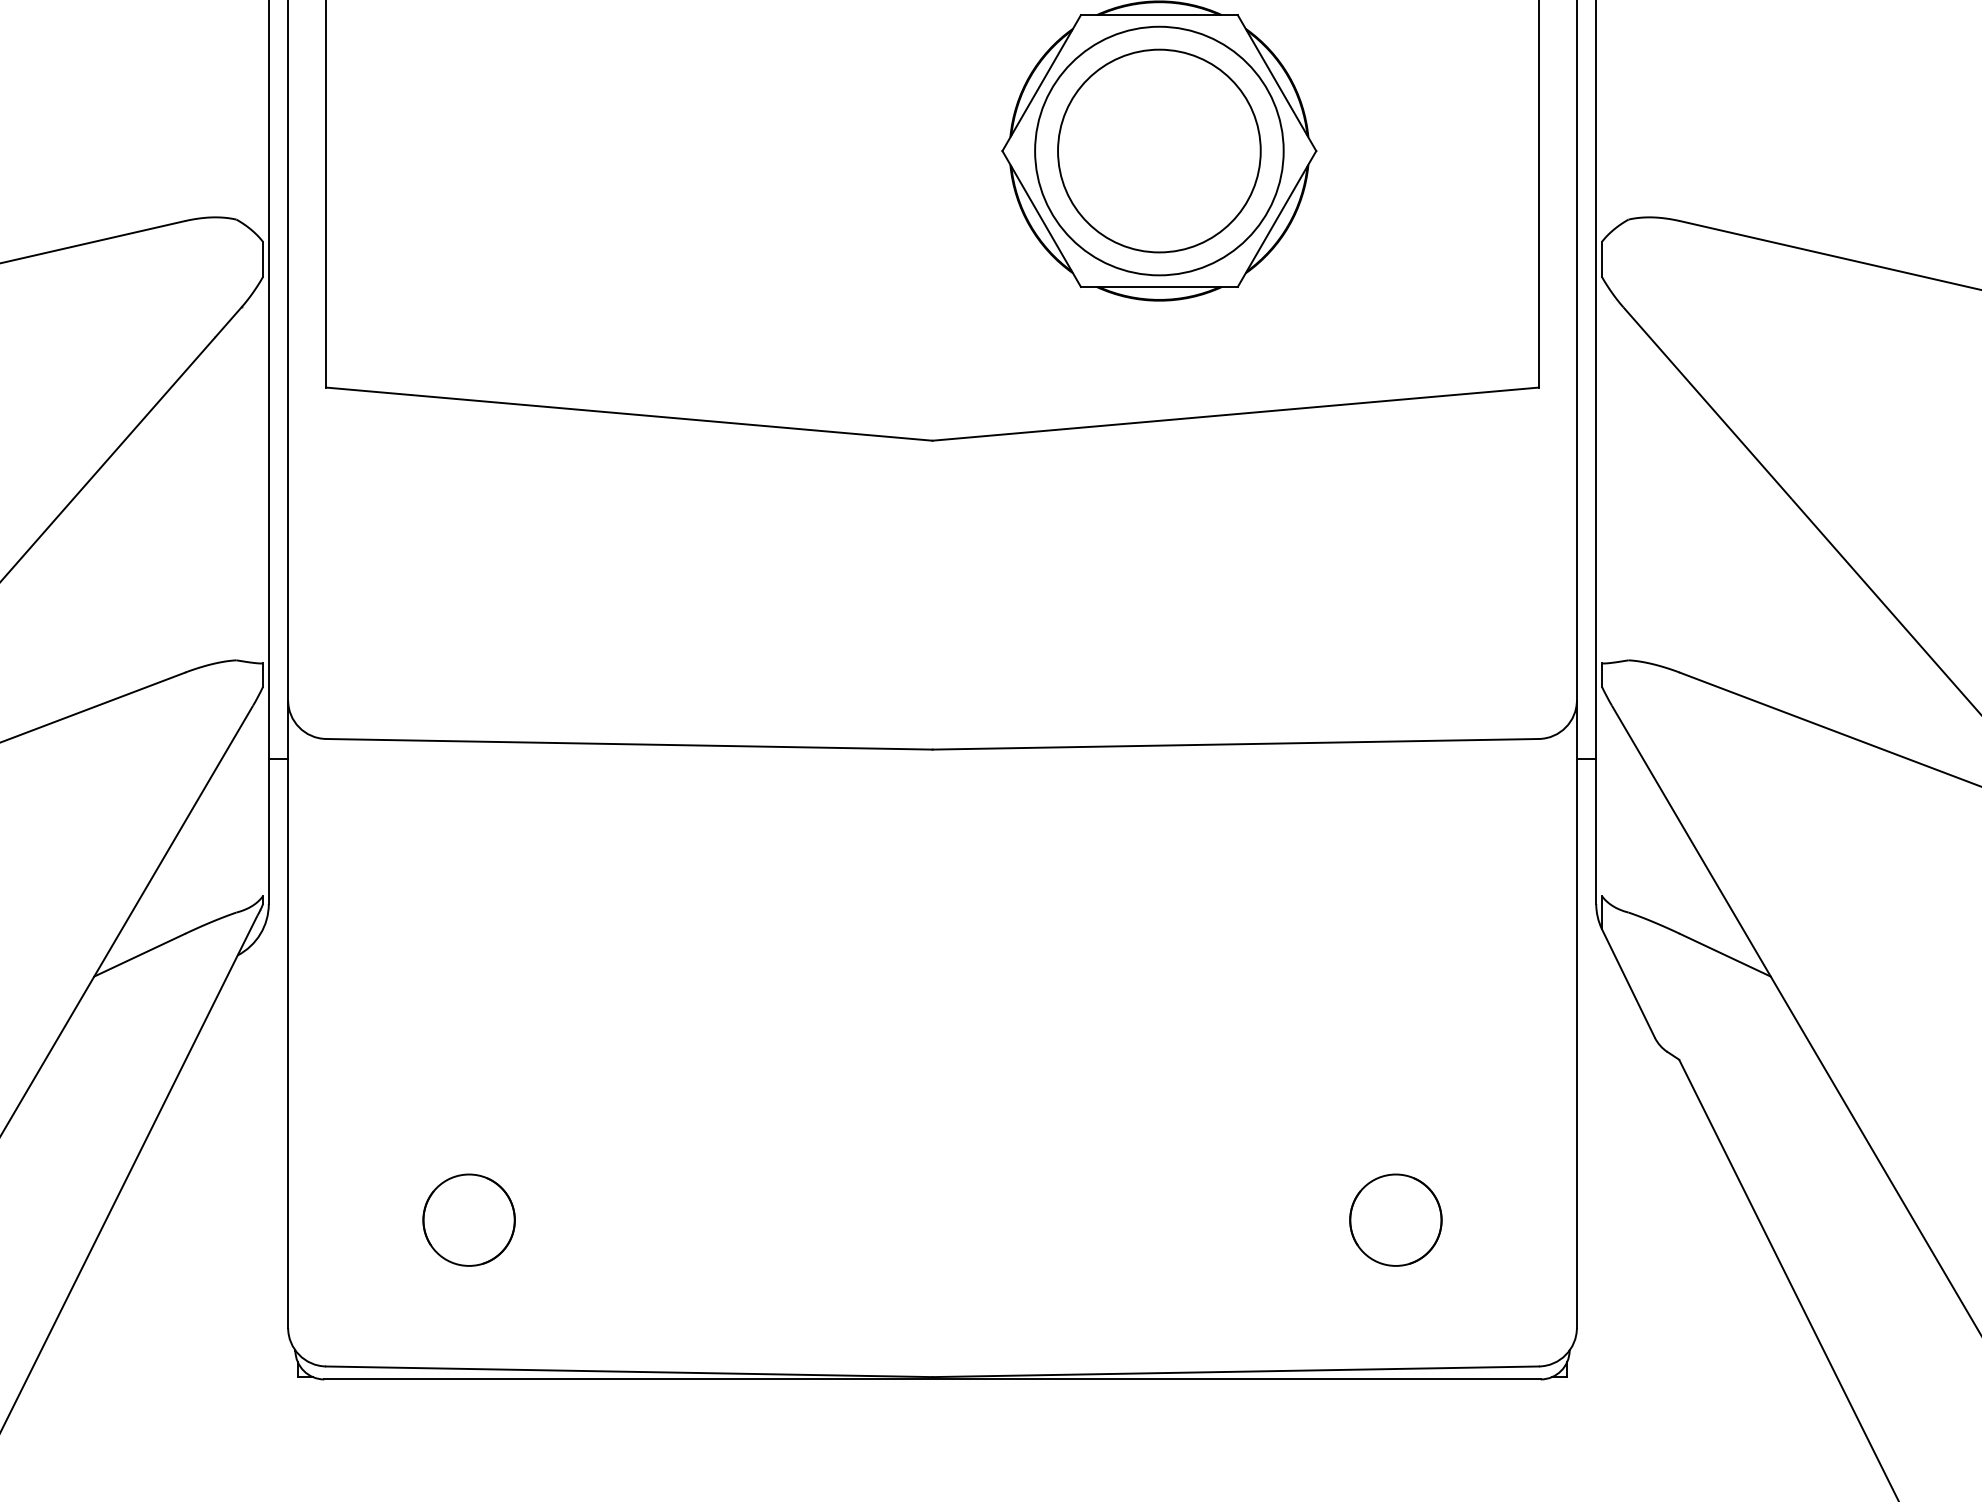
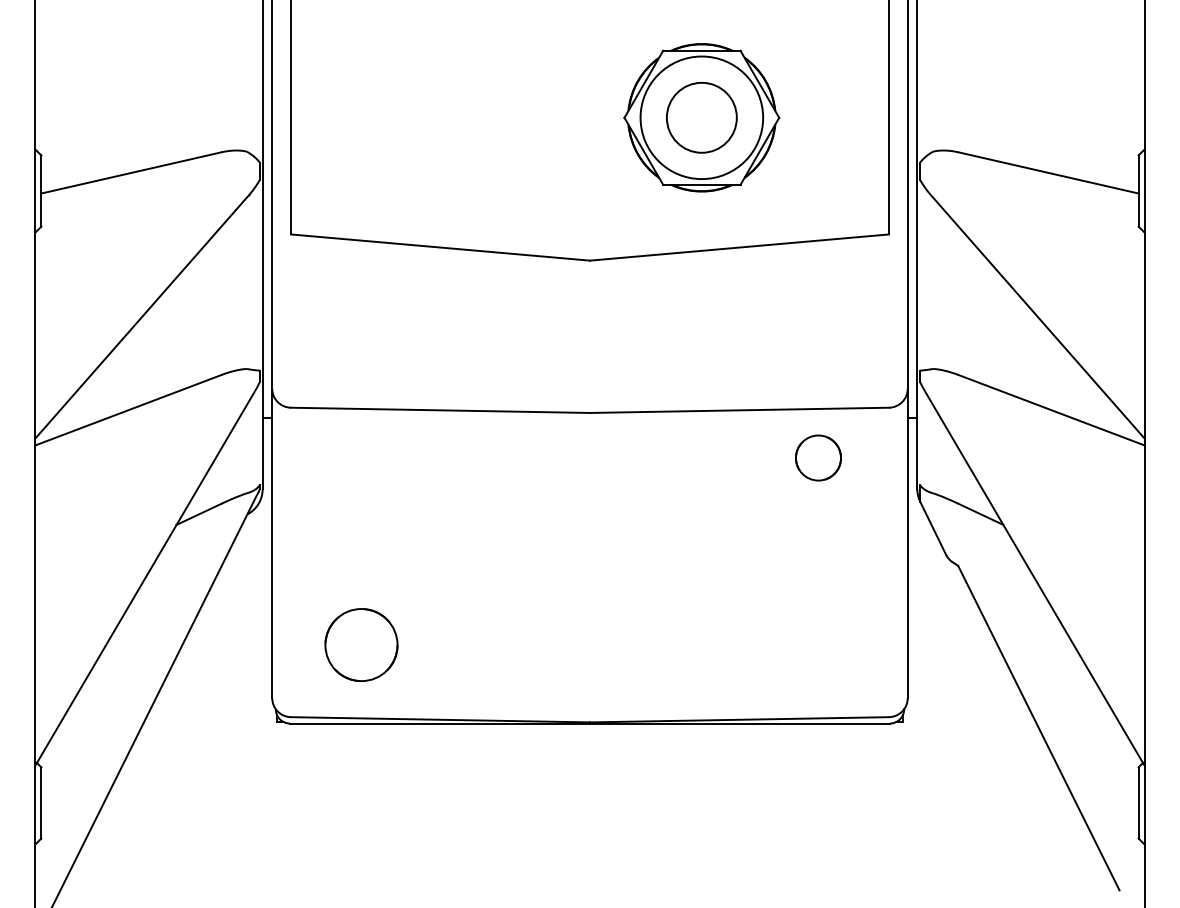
circle: (1158, 150) -> (701, 117), size x0.7
circle: (469, 1219) -> (361, 644), size x1.6
circle: (1395, 1219) -> (818, 457), moved

